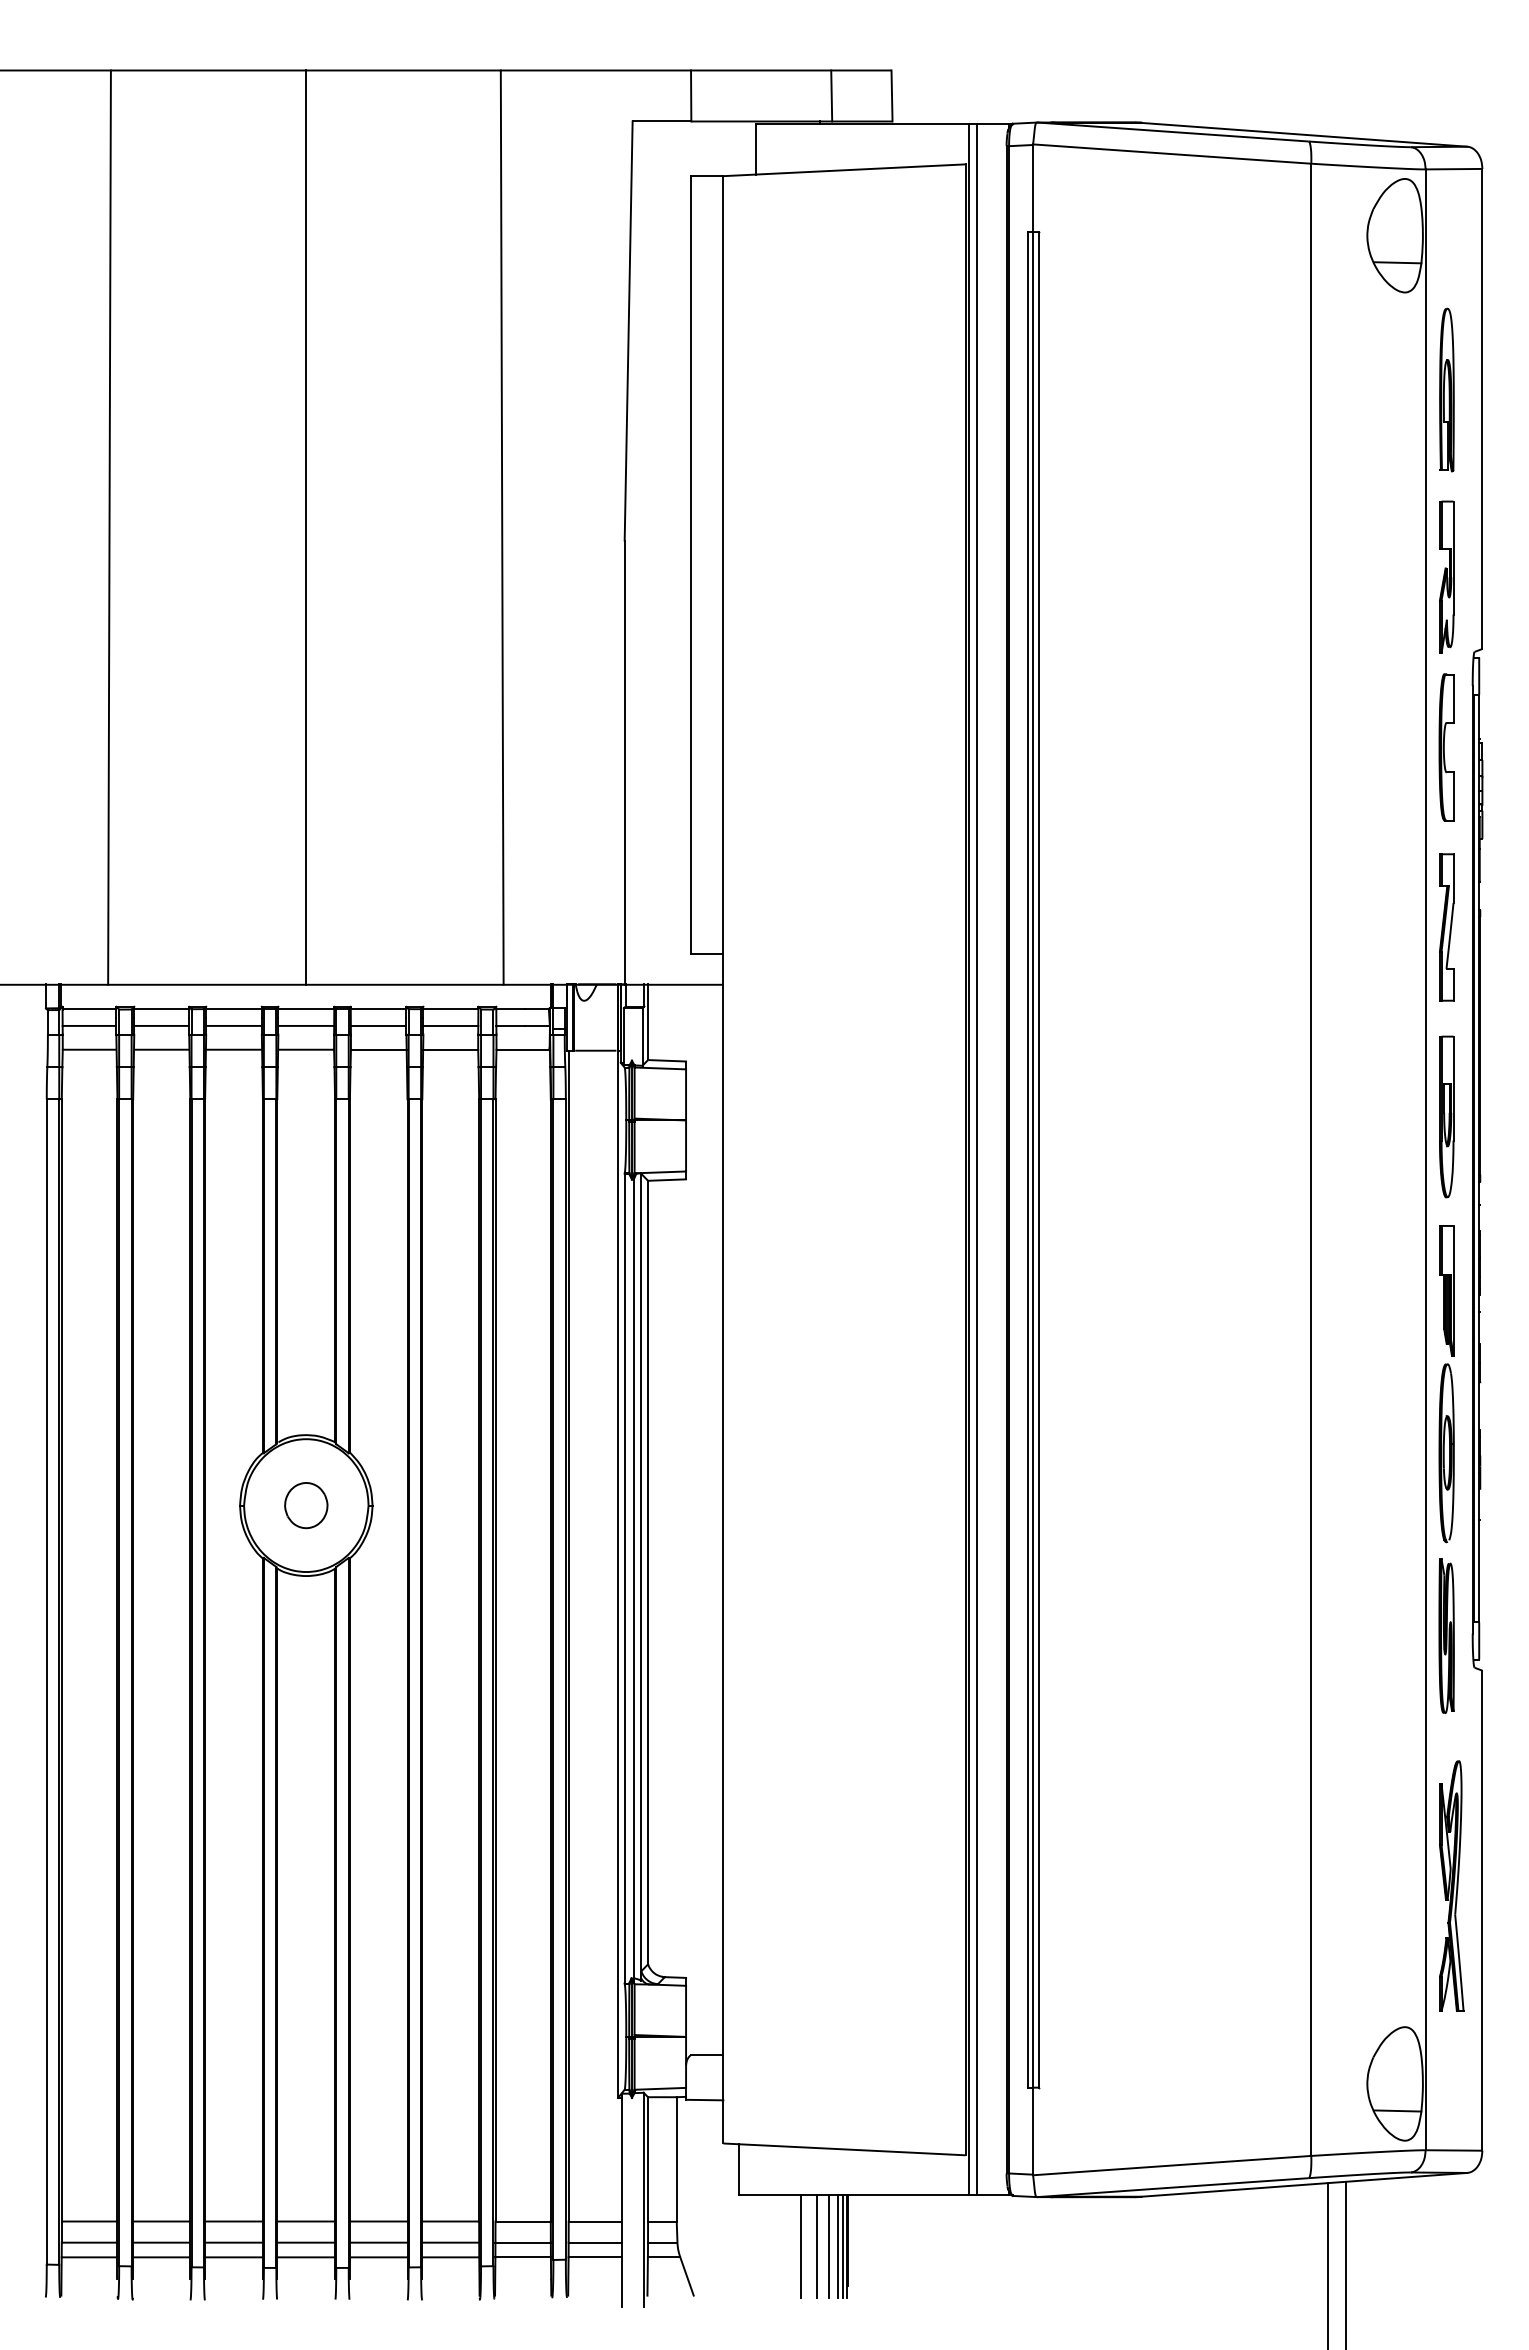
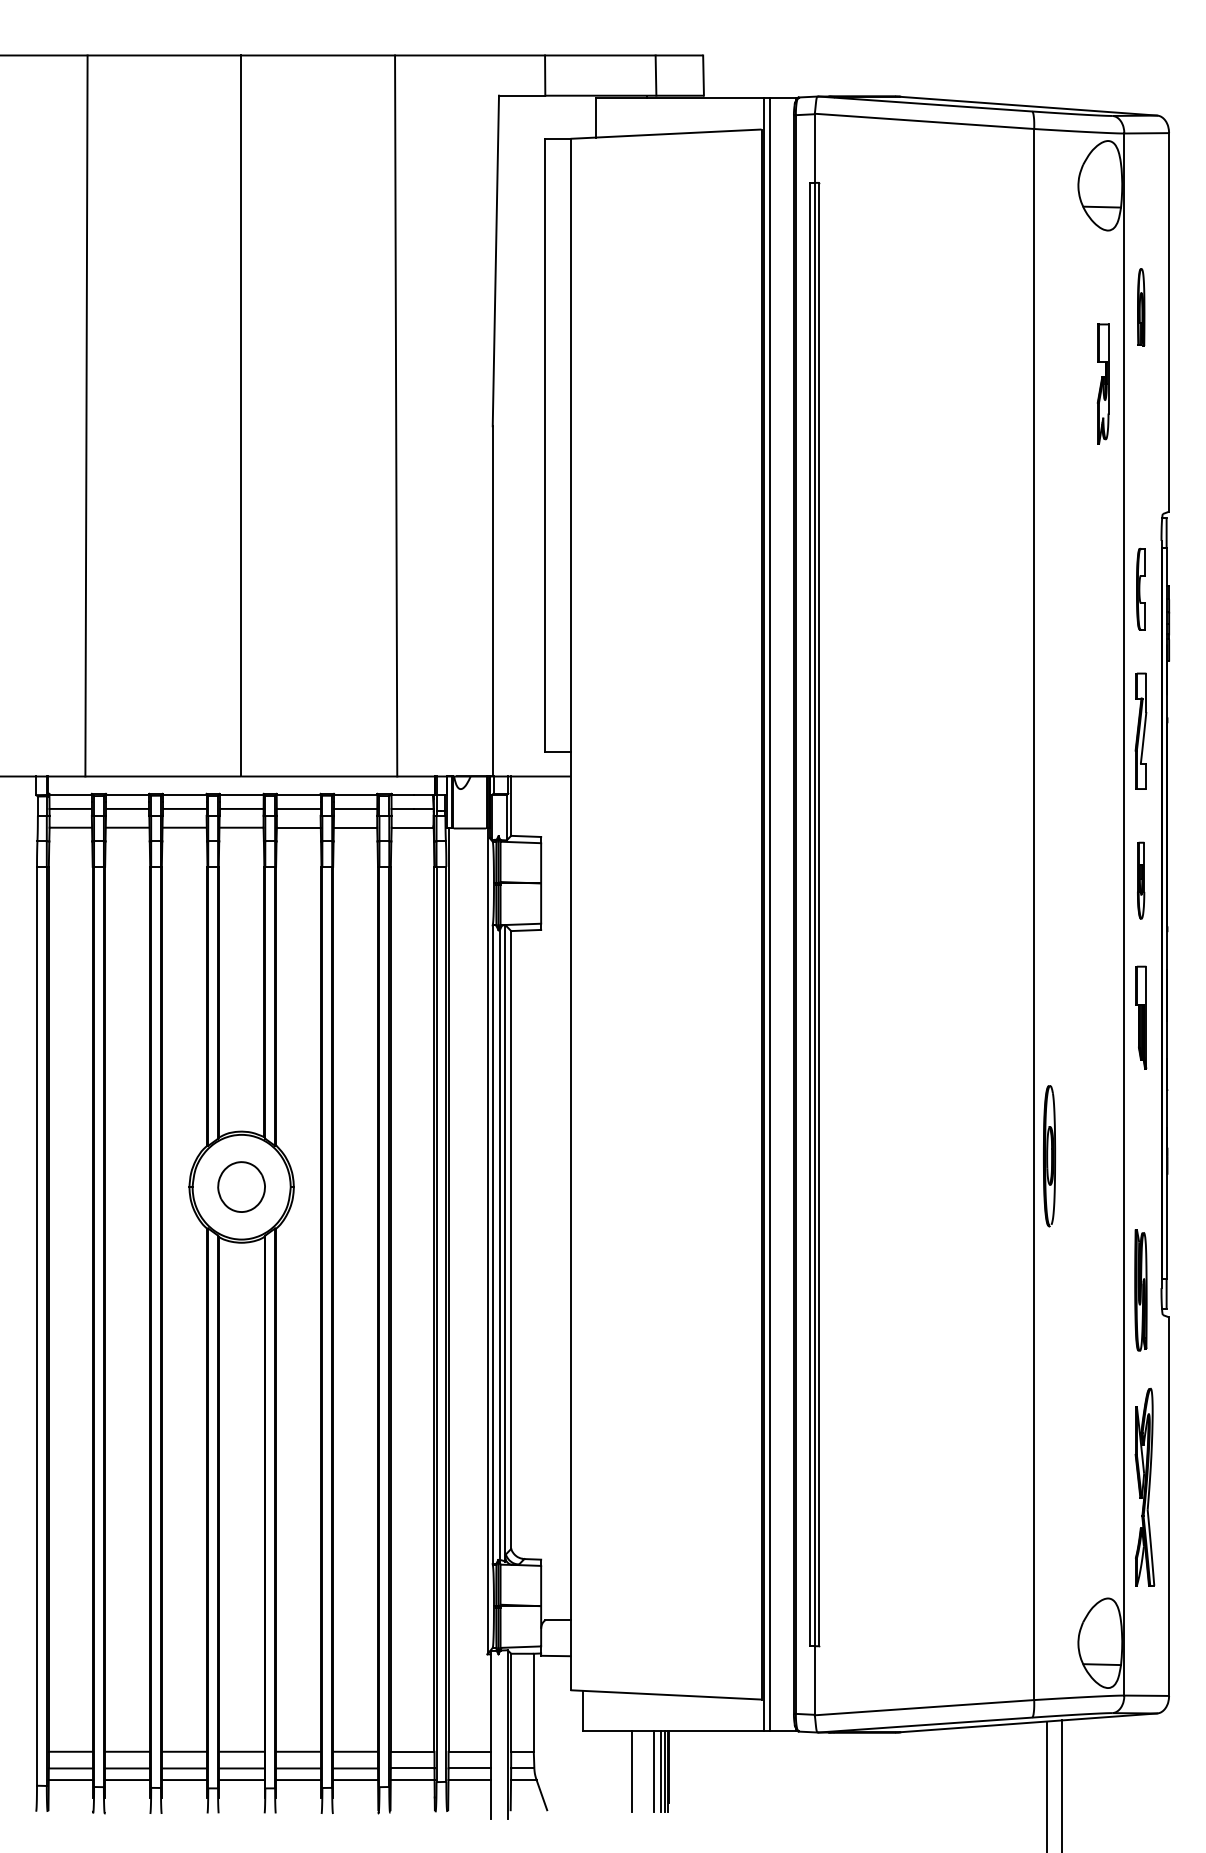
part: (1446, 389) -> (1140, 307), size x0.6
part: (1446, 576) -> (1102, 383), moved
part: (1446, 747) -> (1140, 589), size x0.7
part: (1446, 1116) -> (1140, 880), size x0.6
part: (1446, 1453) -> (1049, 1156), moved
part: (306, 1505) -> (241, 1187), size x1.4
line: (817, 2246) -> (644, 1771), removed

